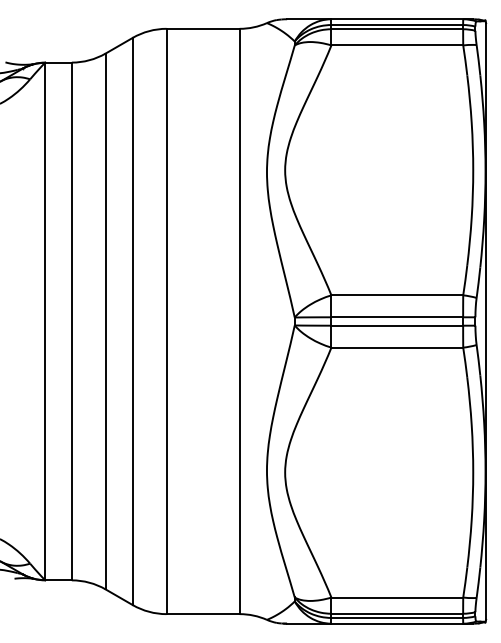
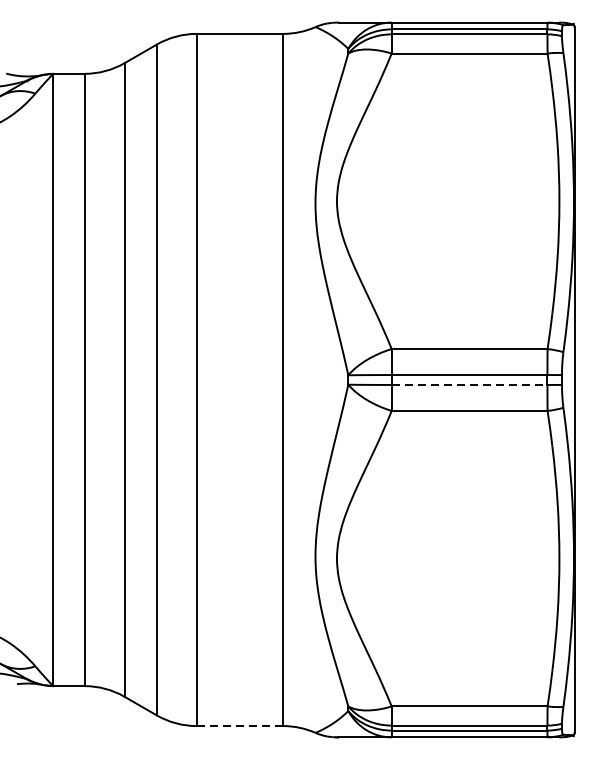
line: (397, 325) -> (469, 384), solid -> dashed
line: (203, 614) -> (240, 726), solid -> dashed

